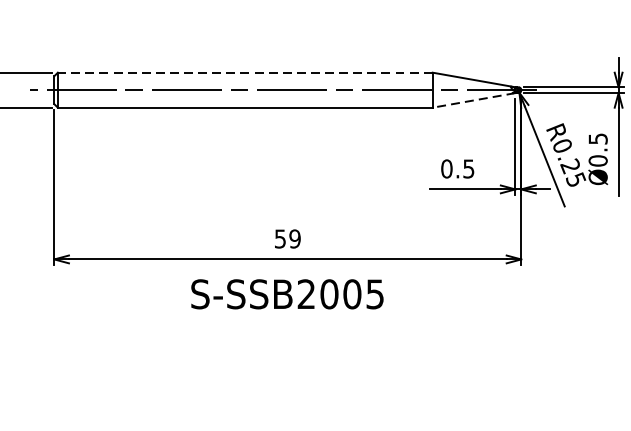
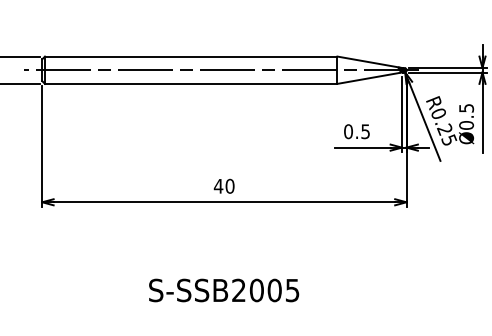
line: (244, 72) -> (190, 56), dashed -> solid
line: (473, 100) -> (369, 78), dashed -> solid
text: (286, 239) -> (223, 186), 59 -> 40
text: (287, 294) -> (224, 290), moved

